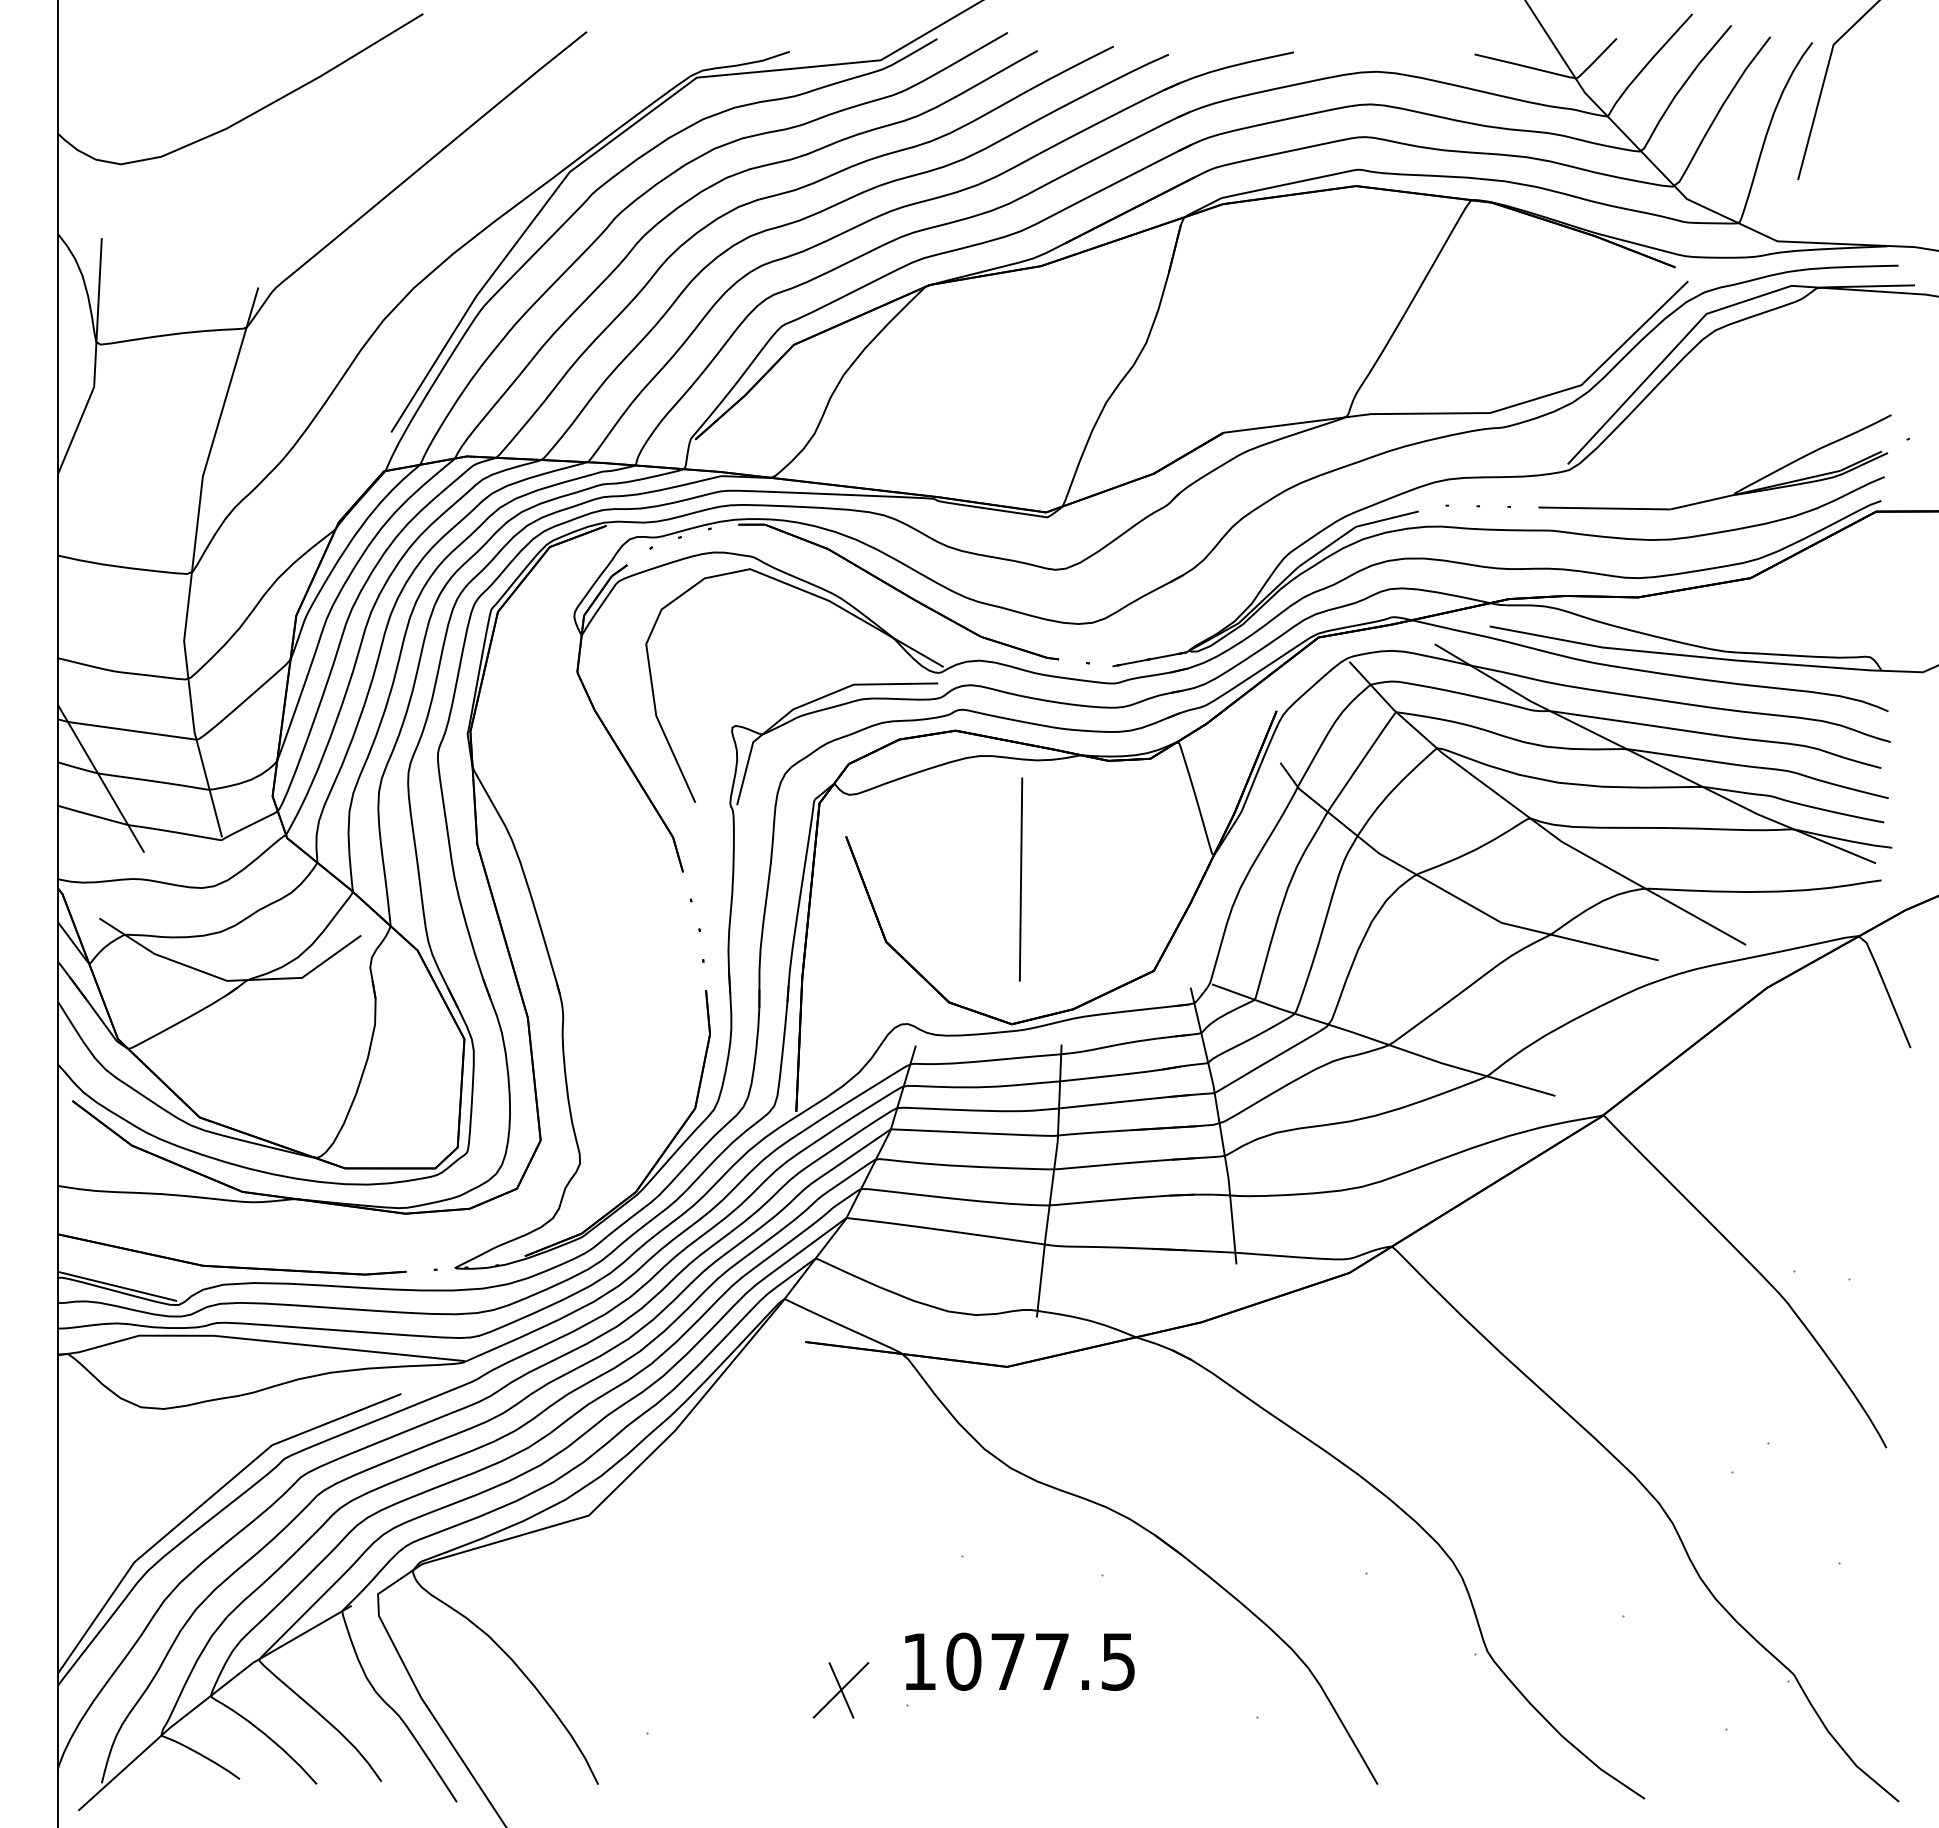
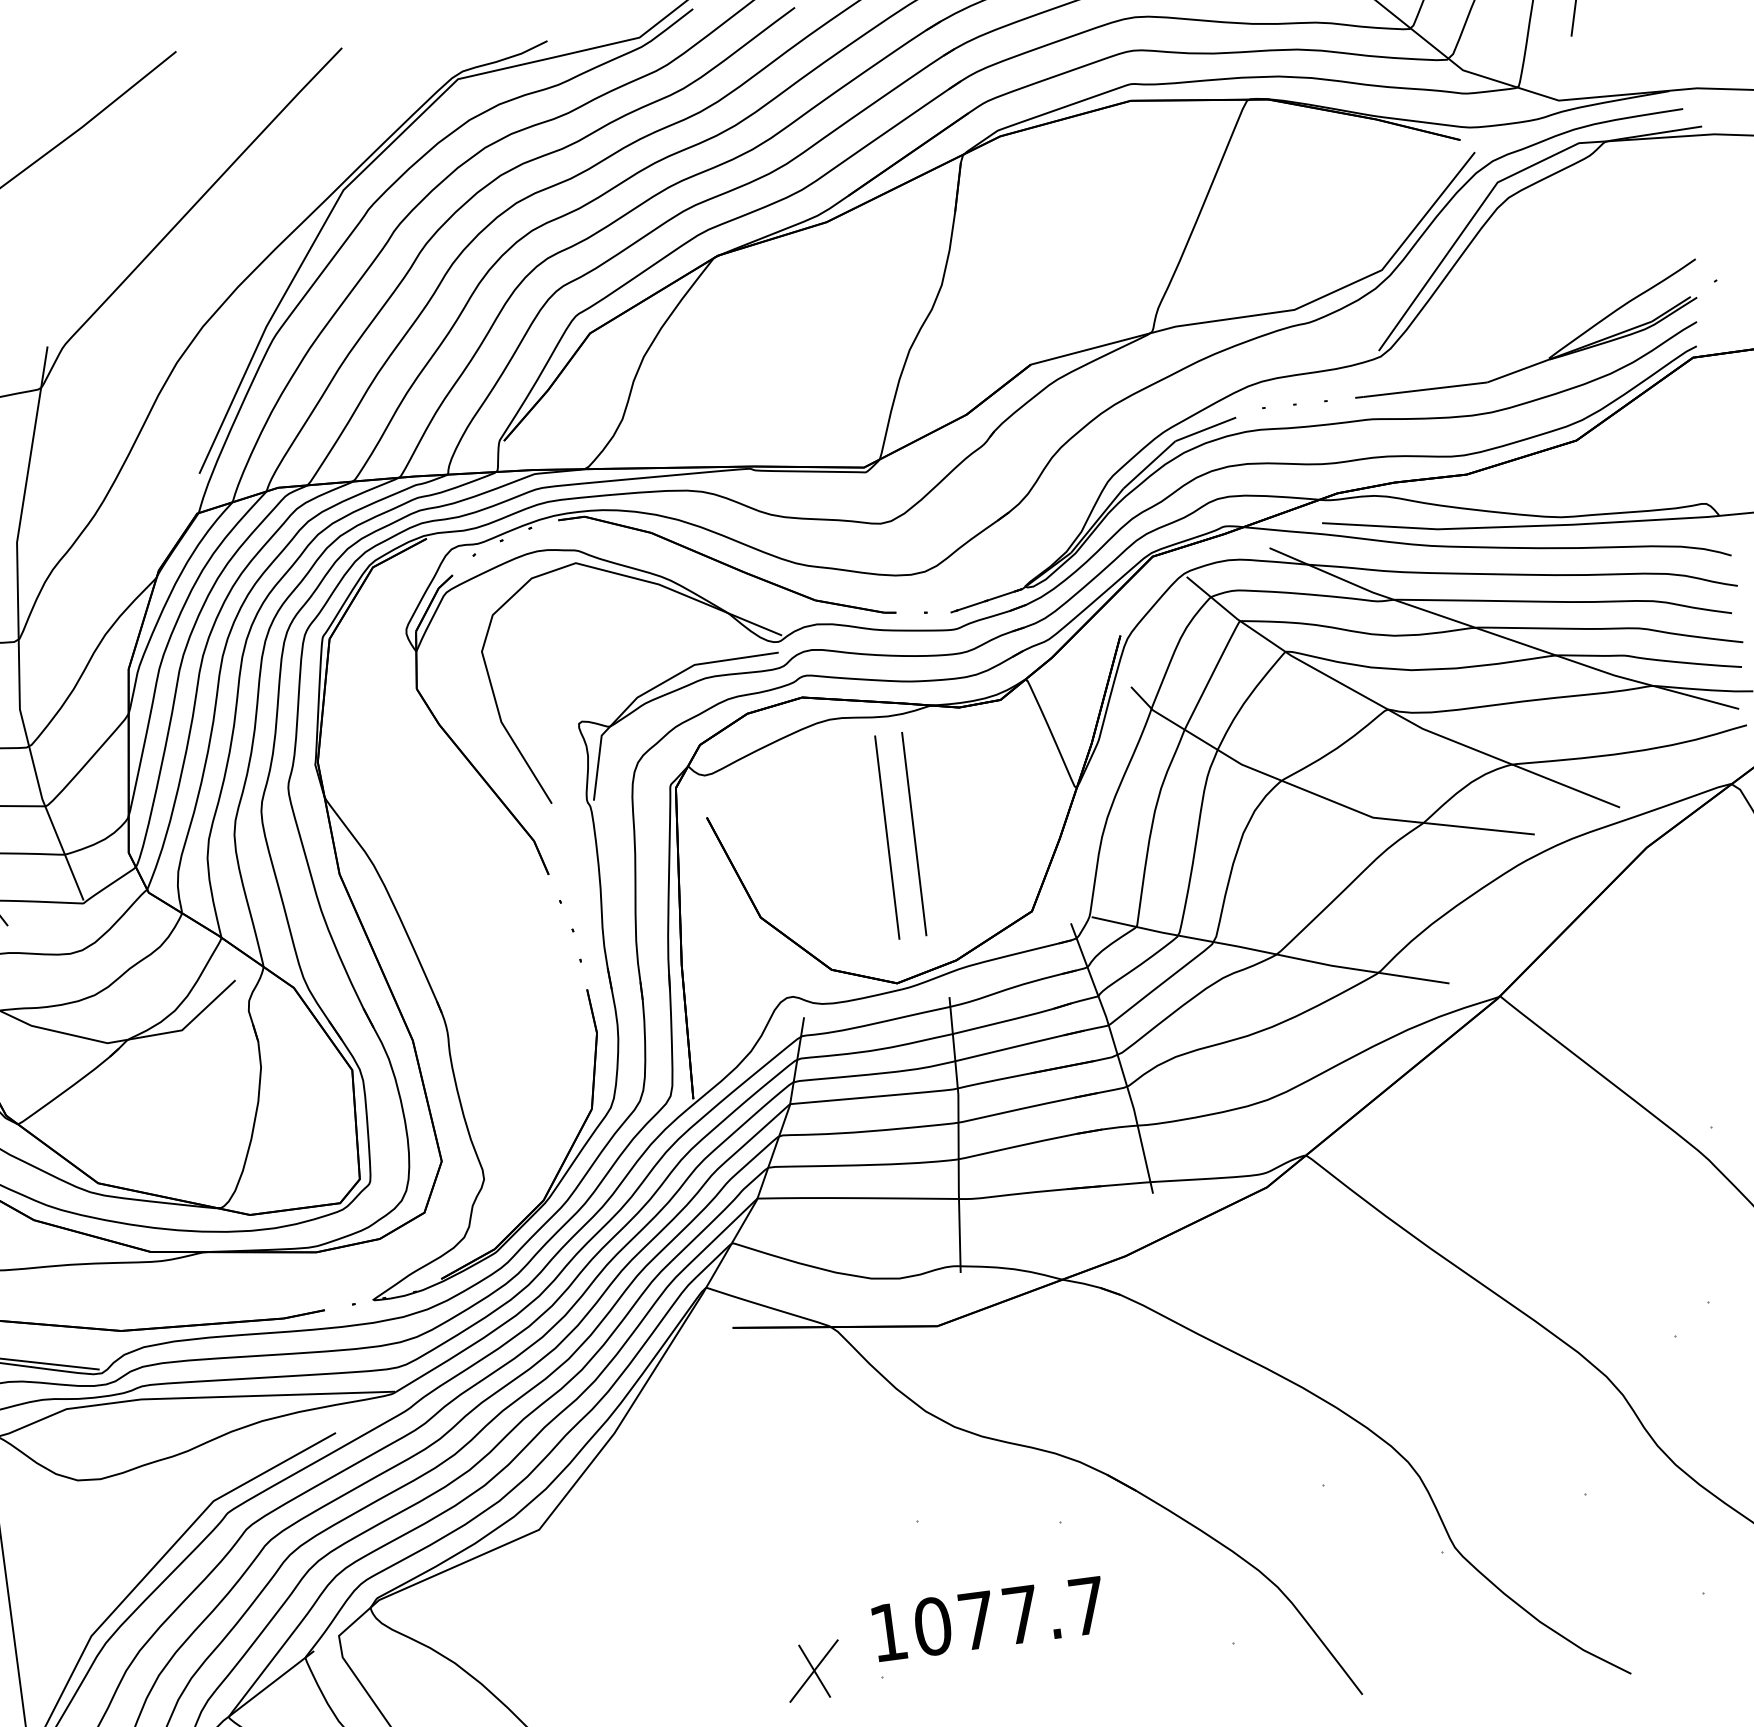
line: (1048, 879) -> (914, 833), added
text: (1118, 1661) -> (1087, 1605), 1077.5 -> 1077.7

